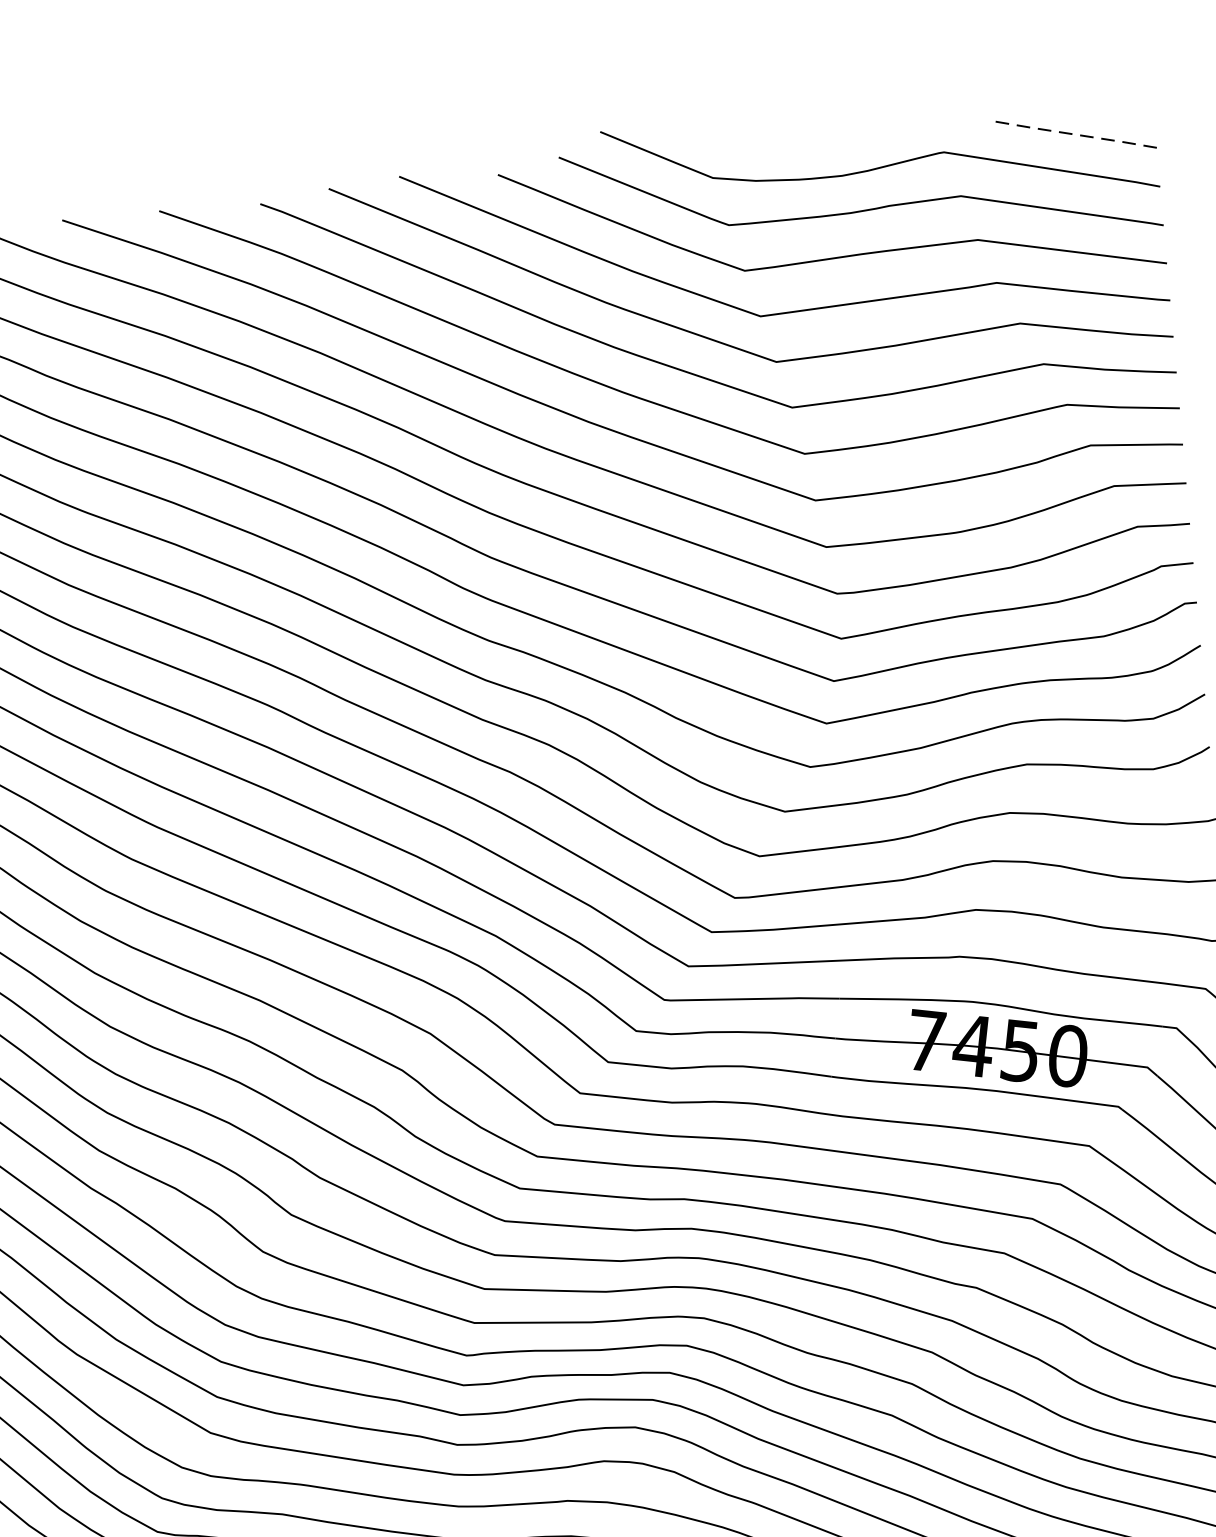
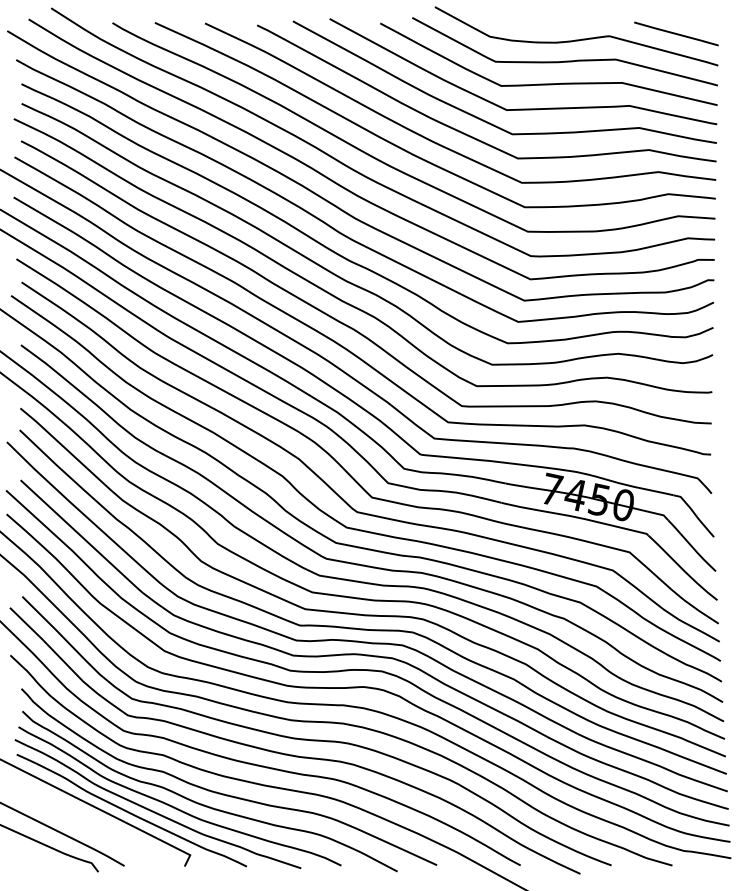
line: (1070, 133) -> (675, 33), dashed -> solid

